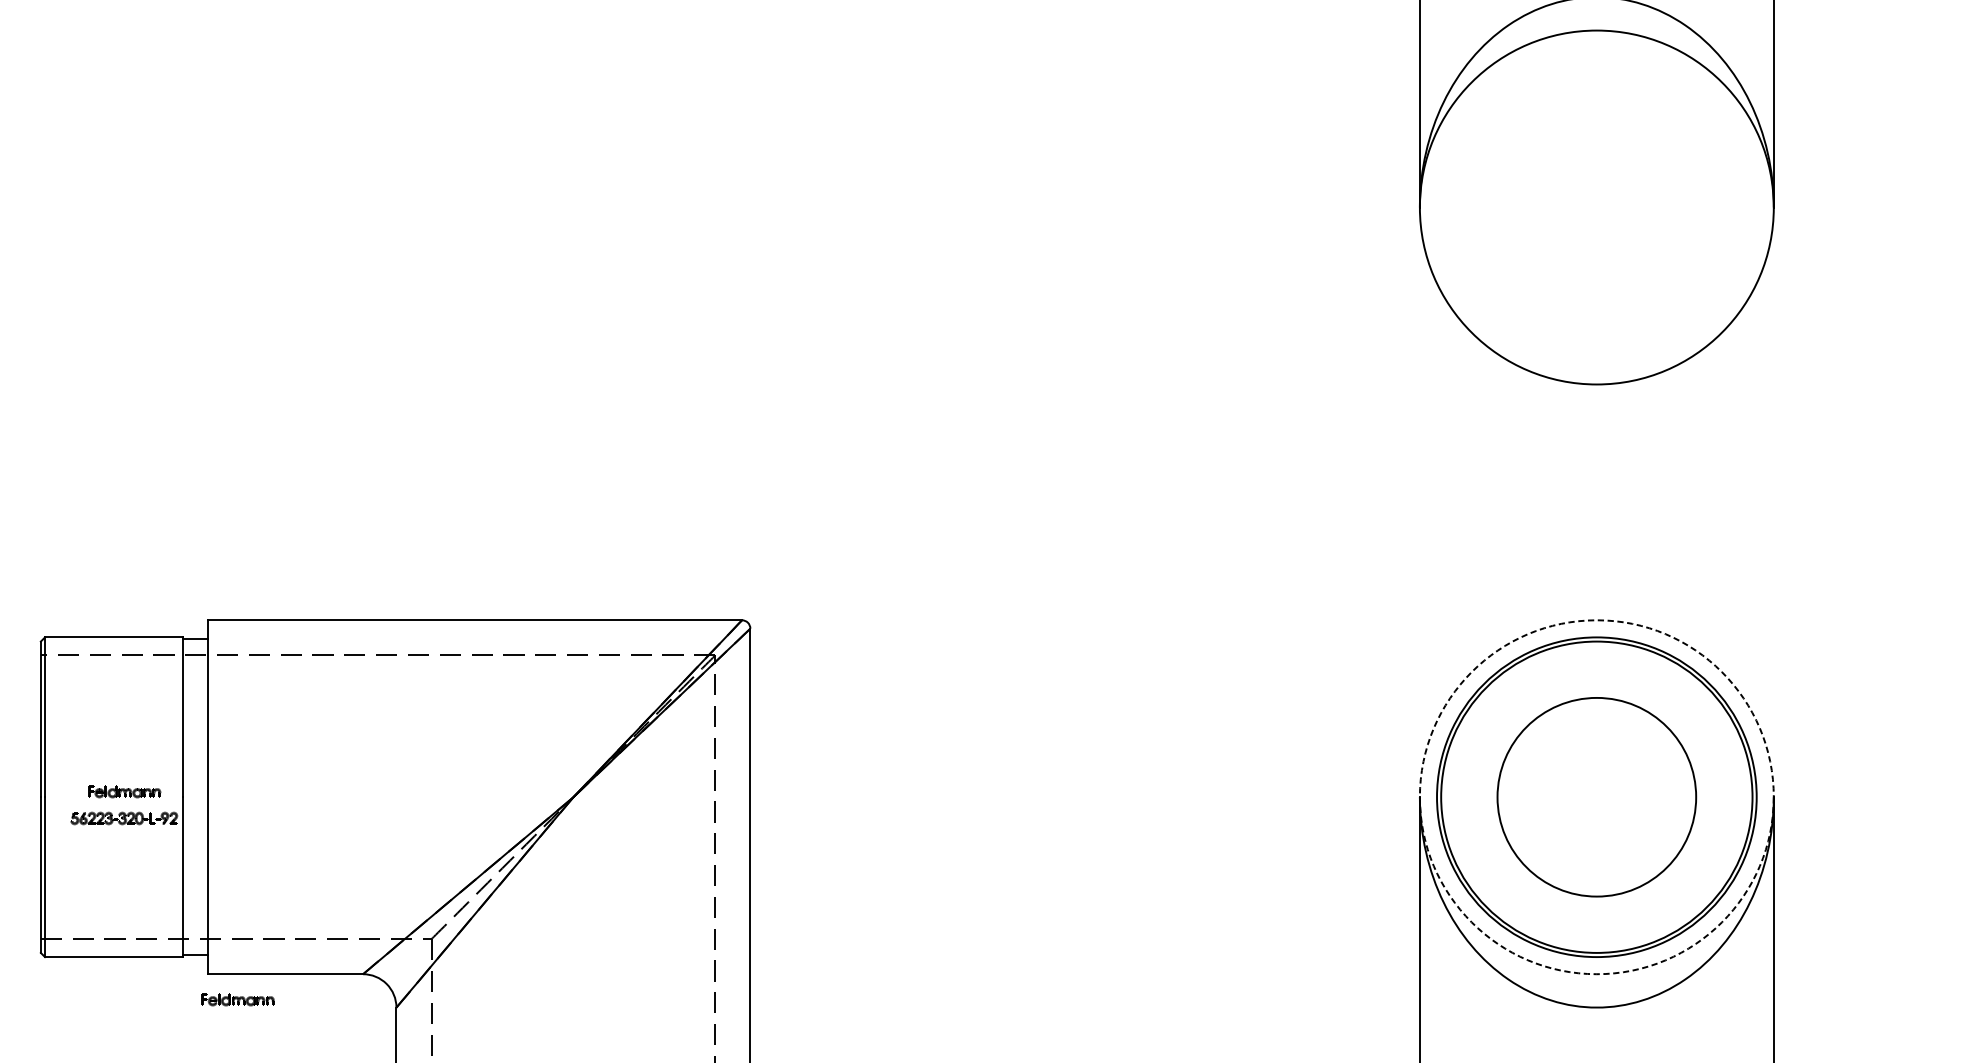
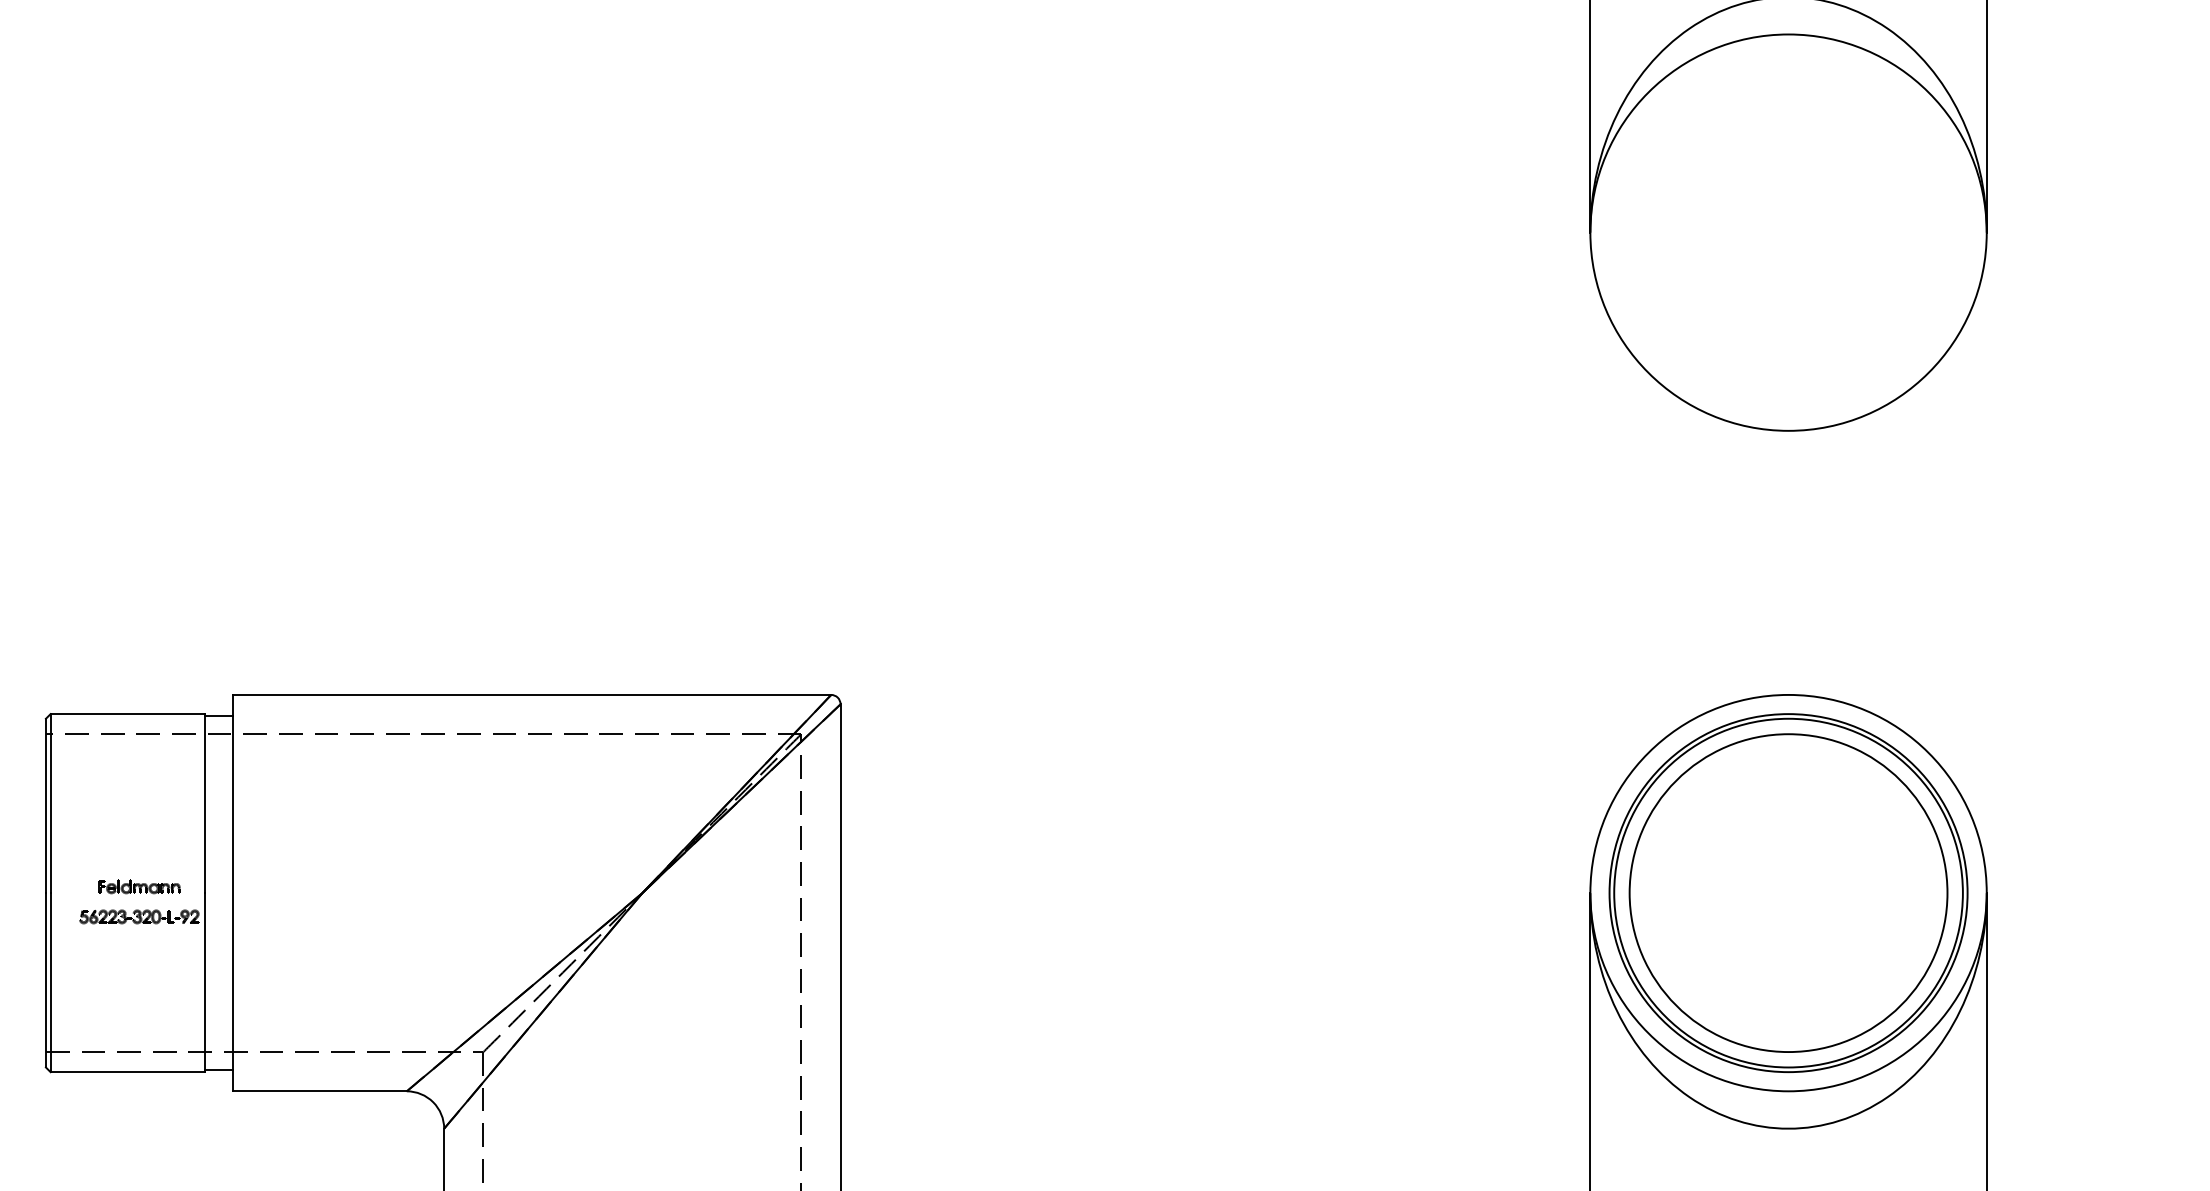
circle: (1596, 796) -> (1788, 892), dashed -> solid
circle: (1596, 797) -> (1788, 893), size x1.43
part: (237, 999) -> (266, 1119), removed

